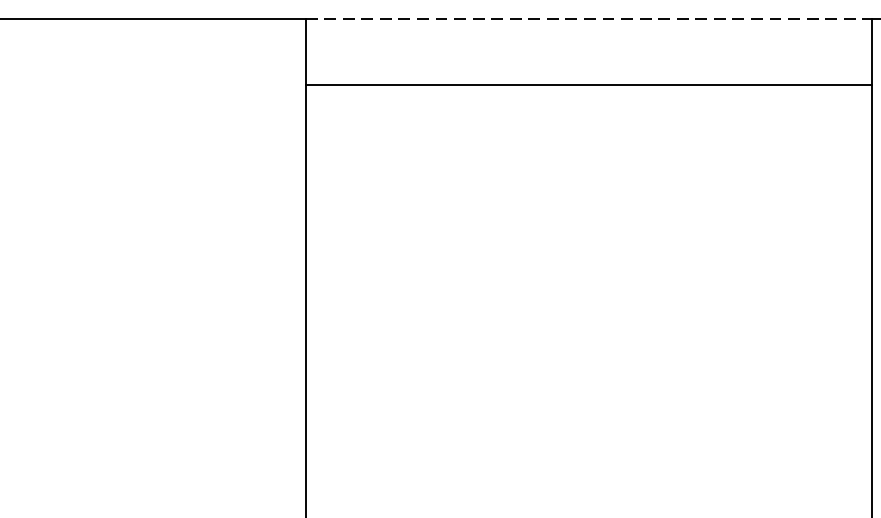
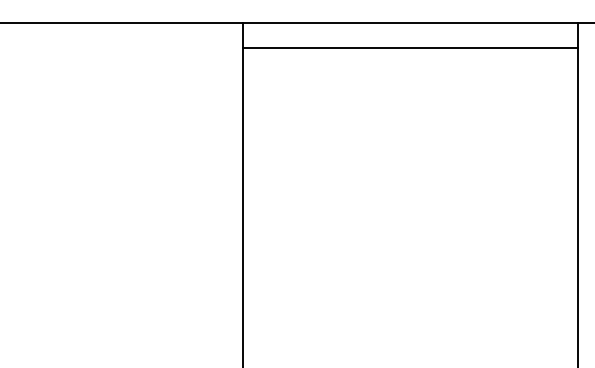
line: (588, 19) -> (410, 23), dashed -> solid
line: (588, 85) -> (410, 48), moved

